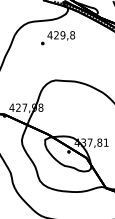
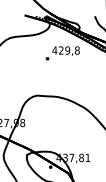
text: (58, 38) -> (63, 53), moved

